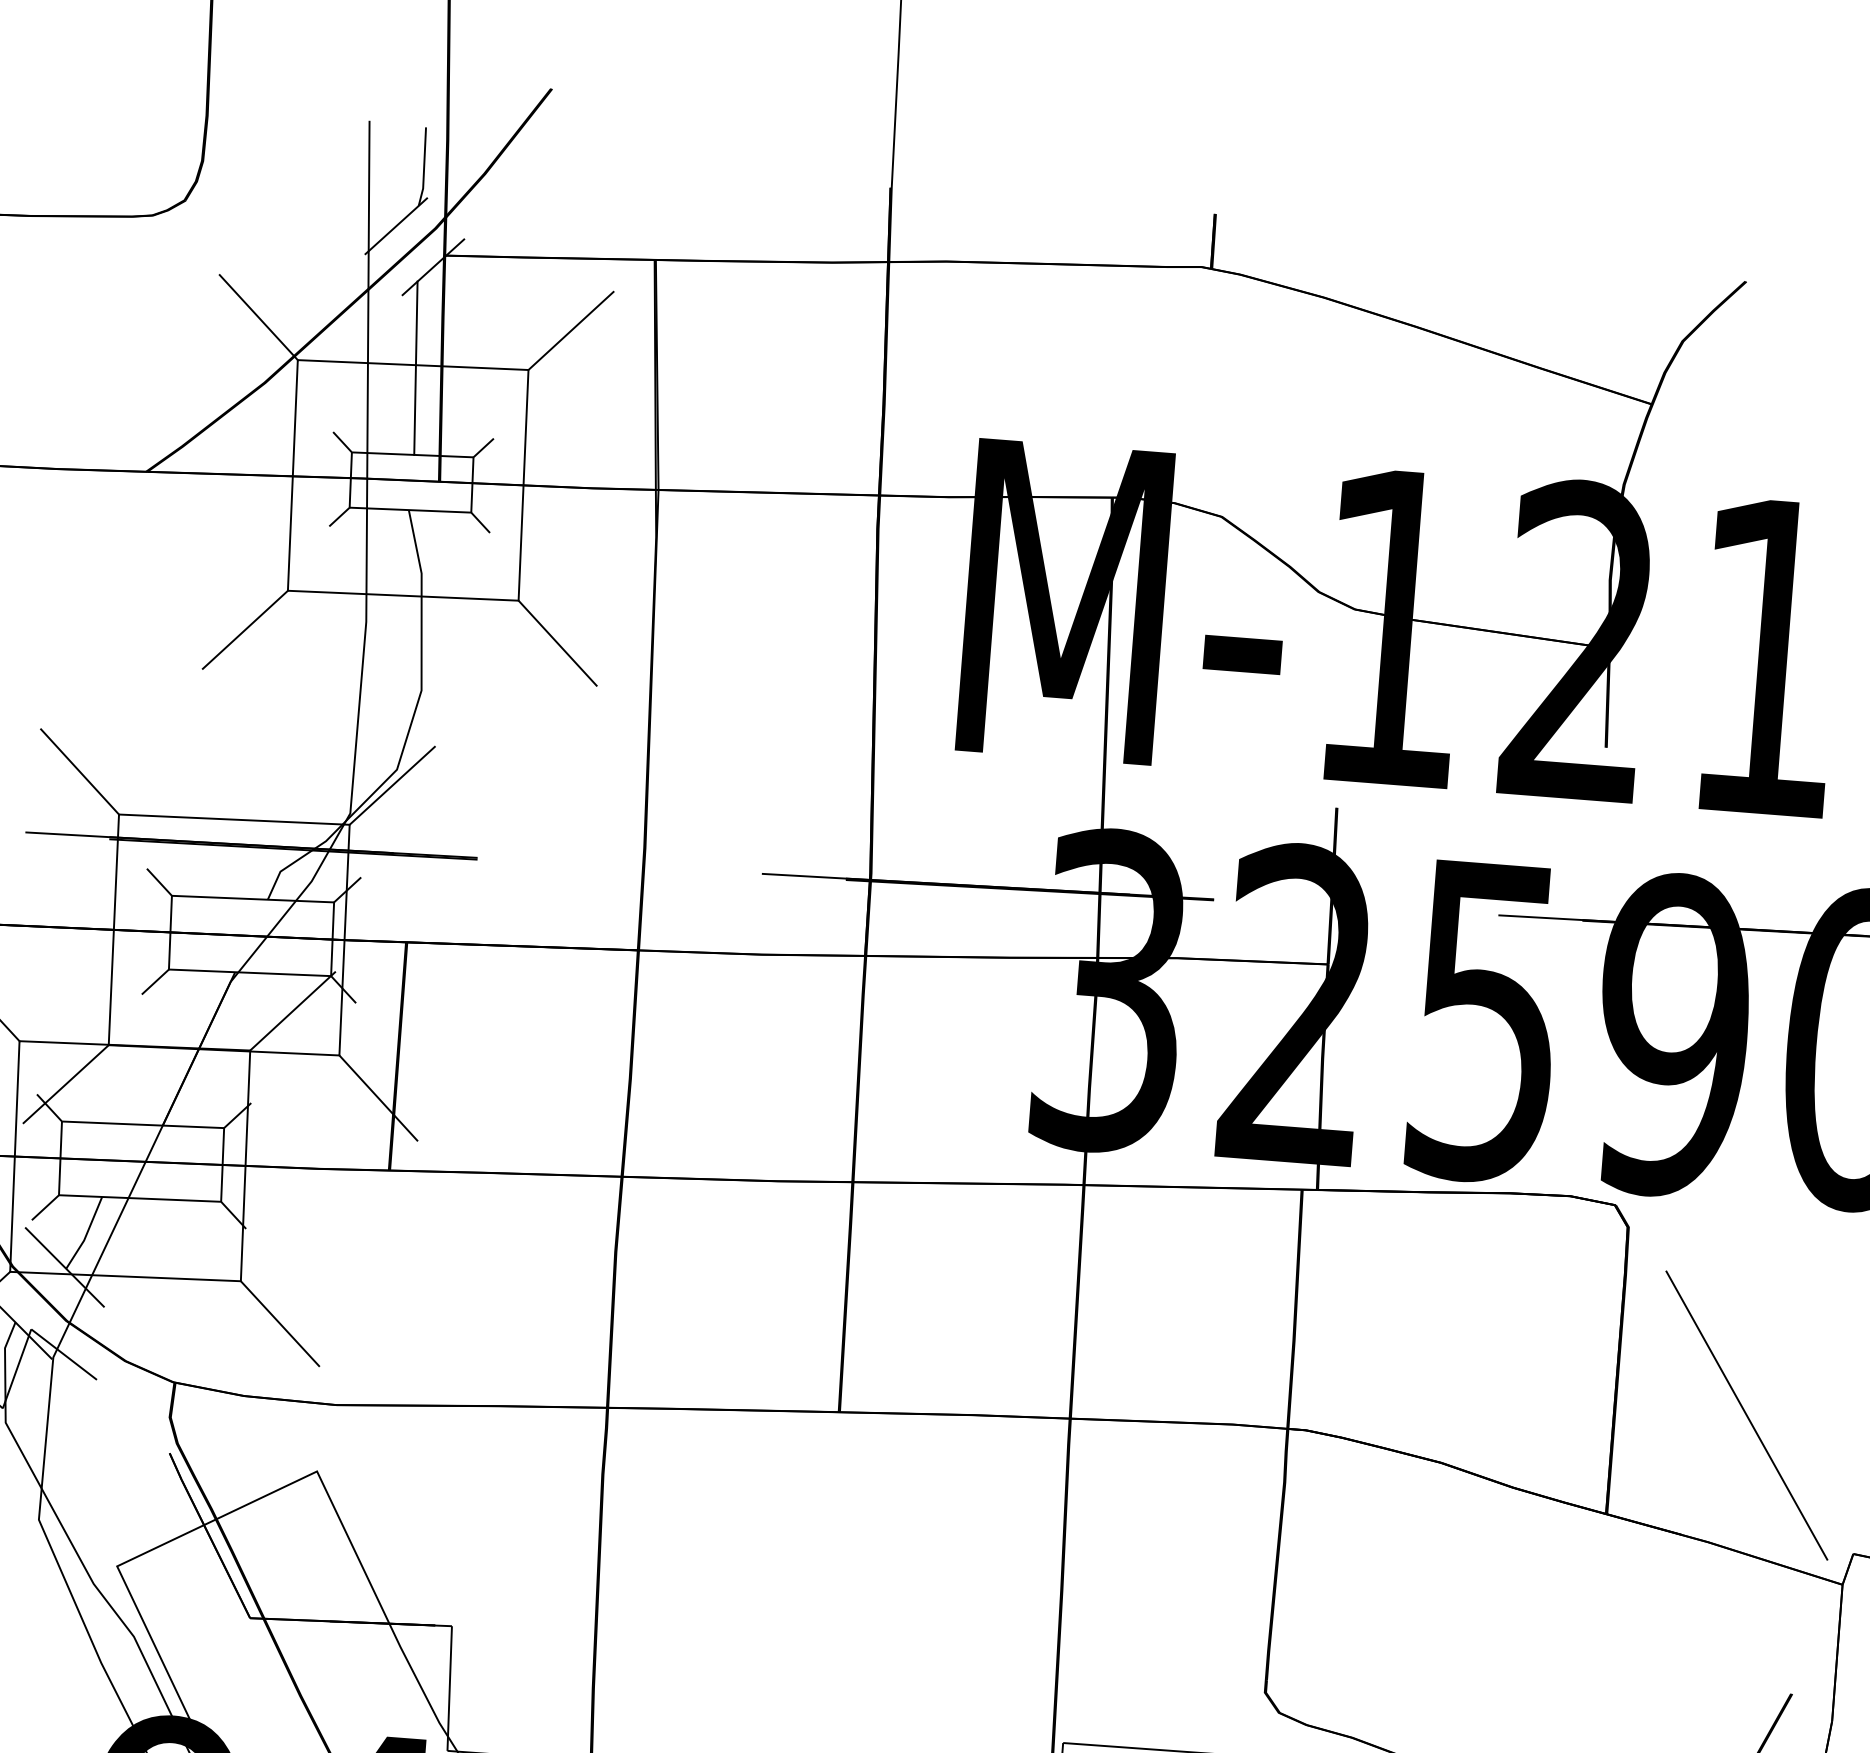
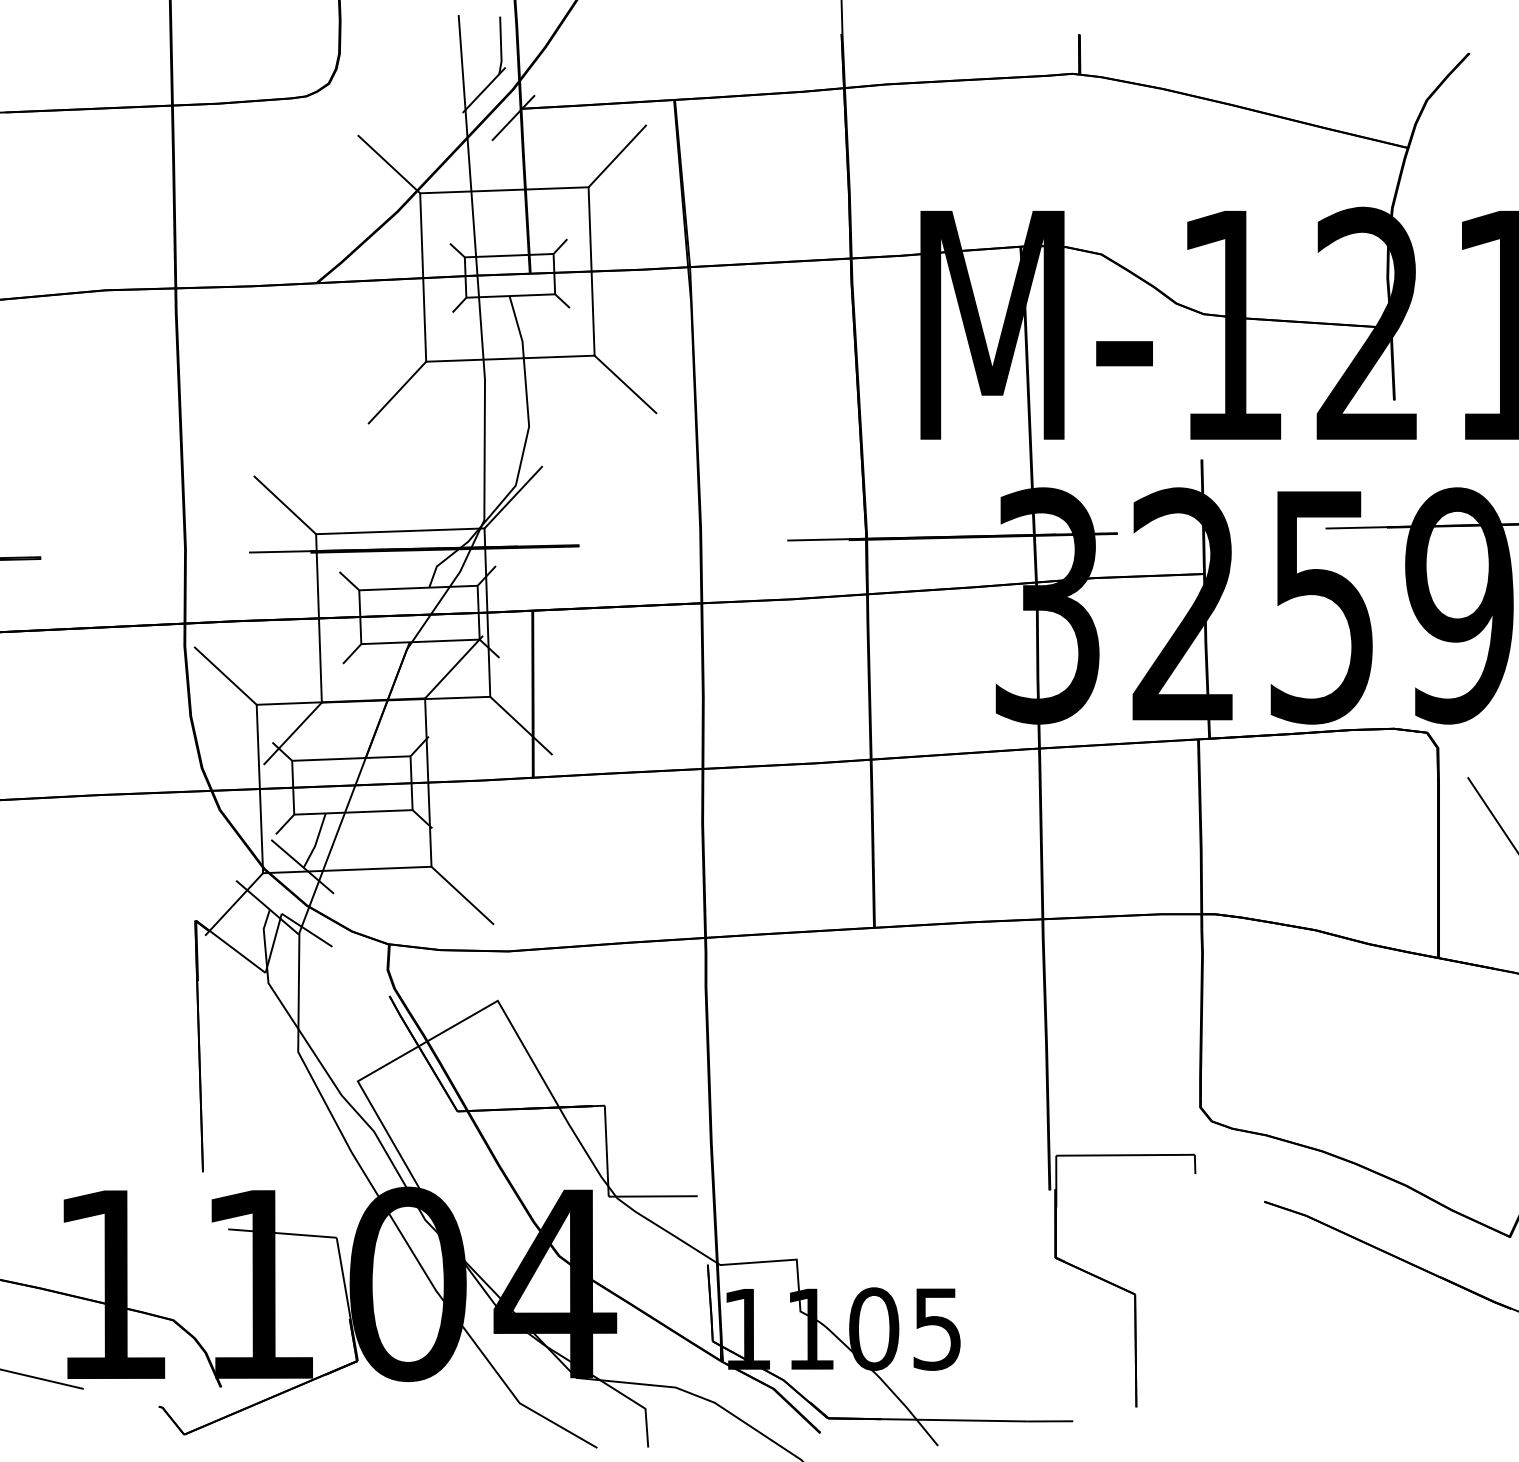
line: (415, 368) -> (506, 192), removed

